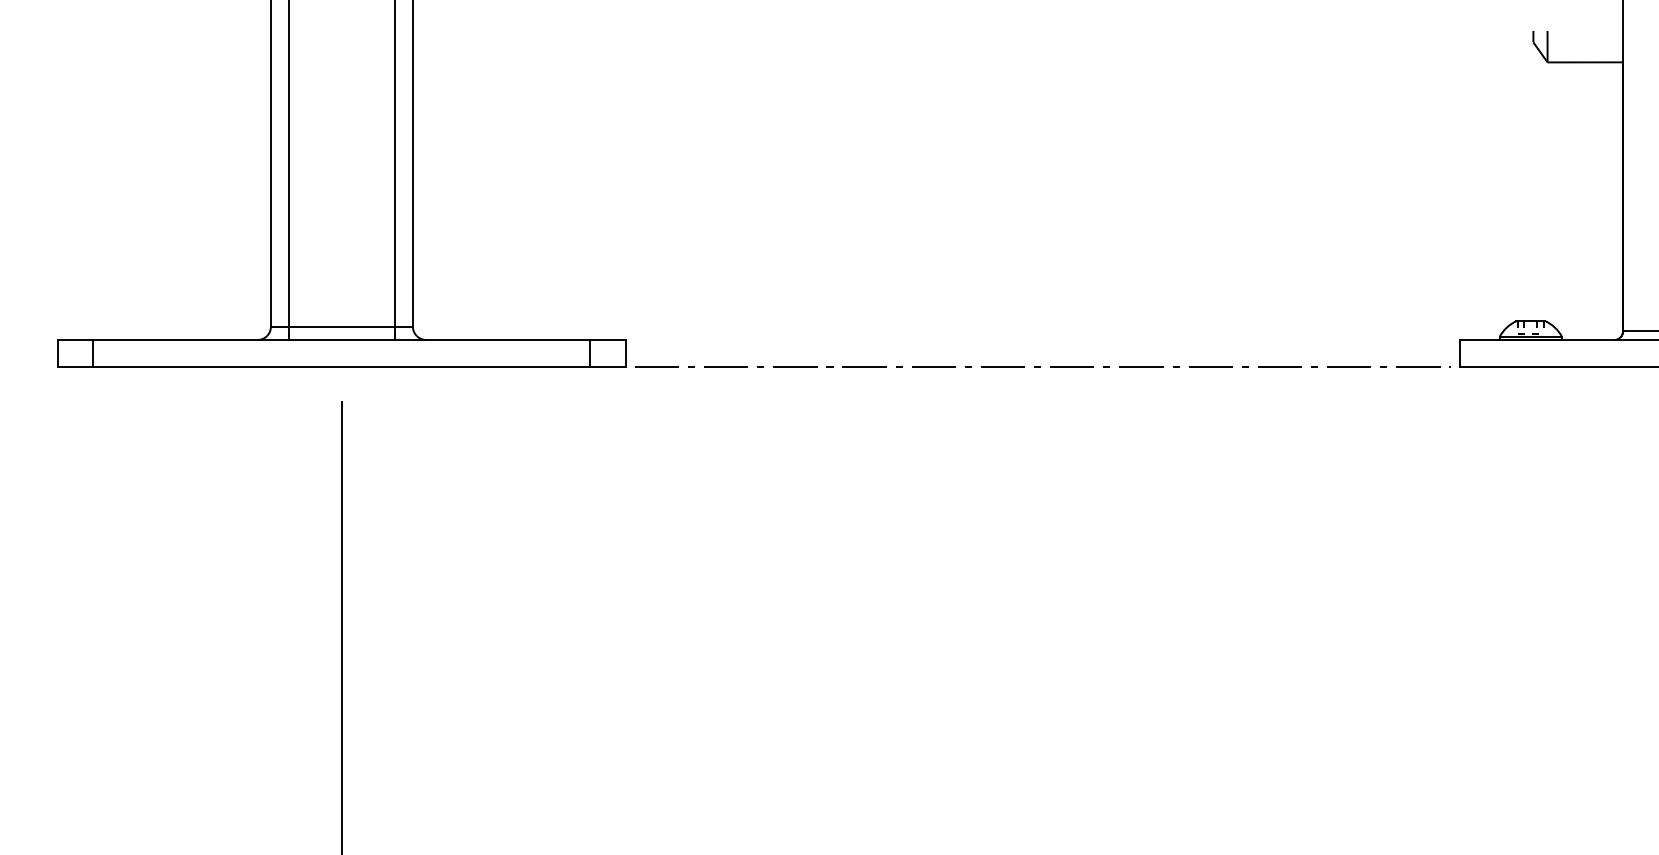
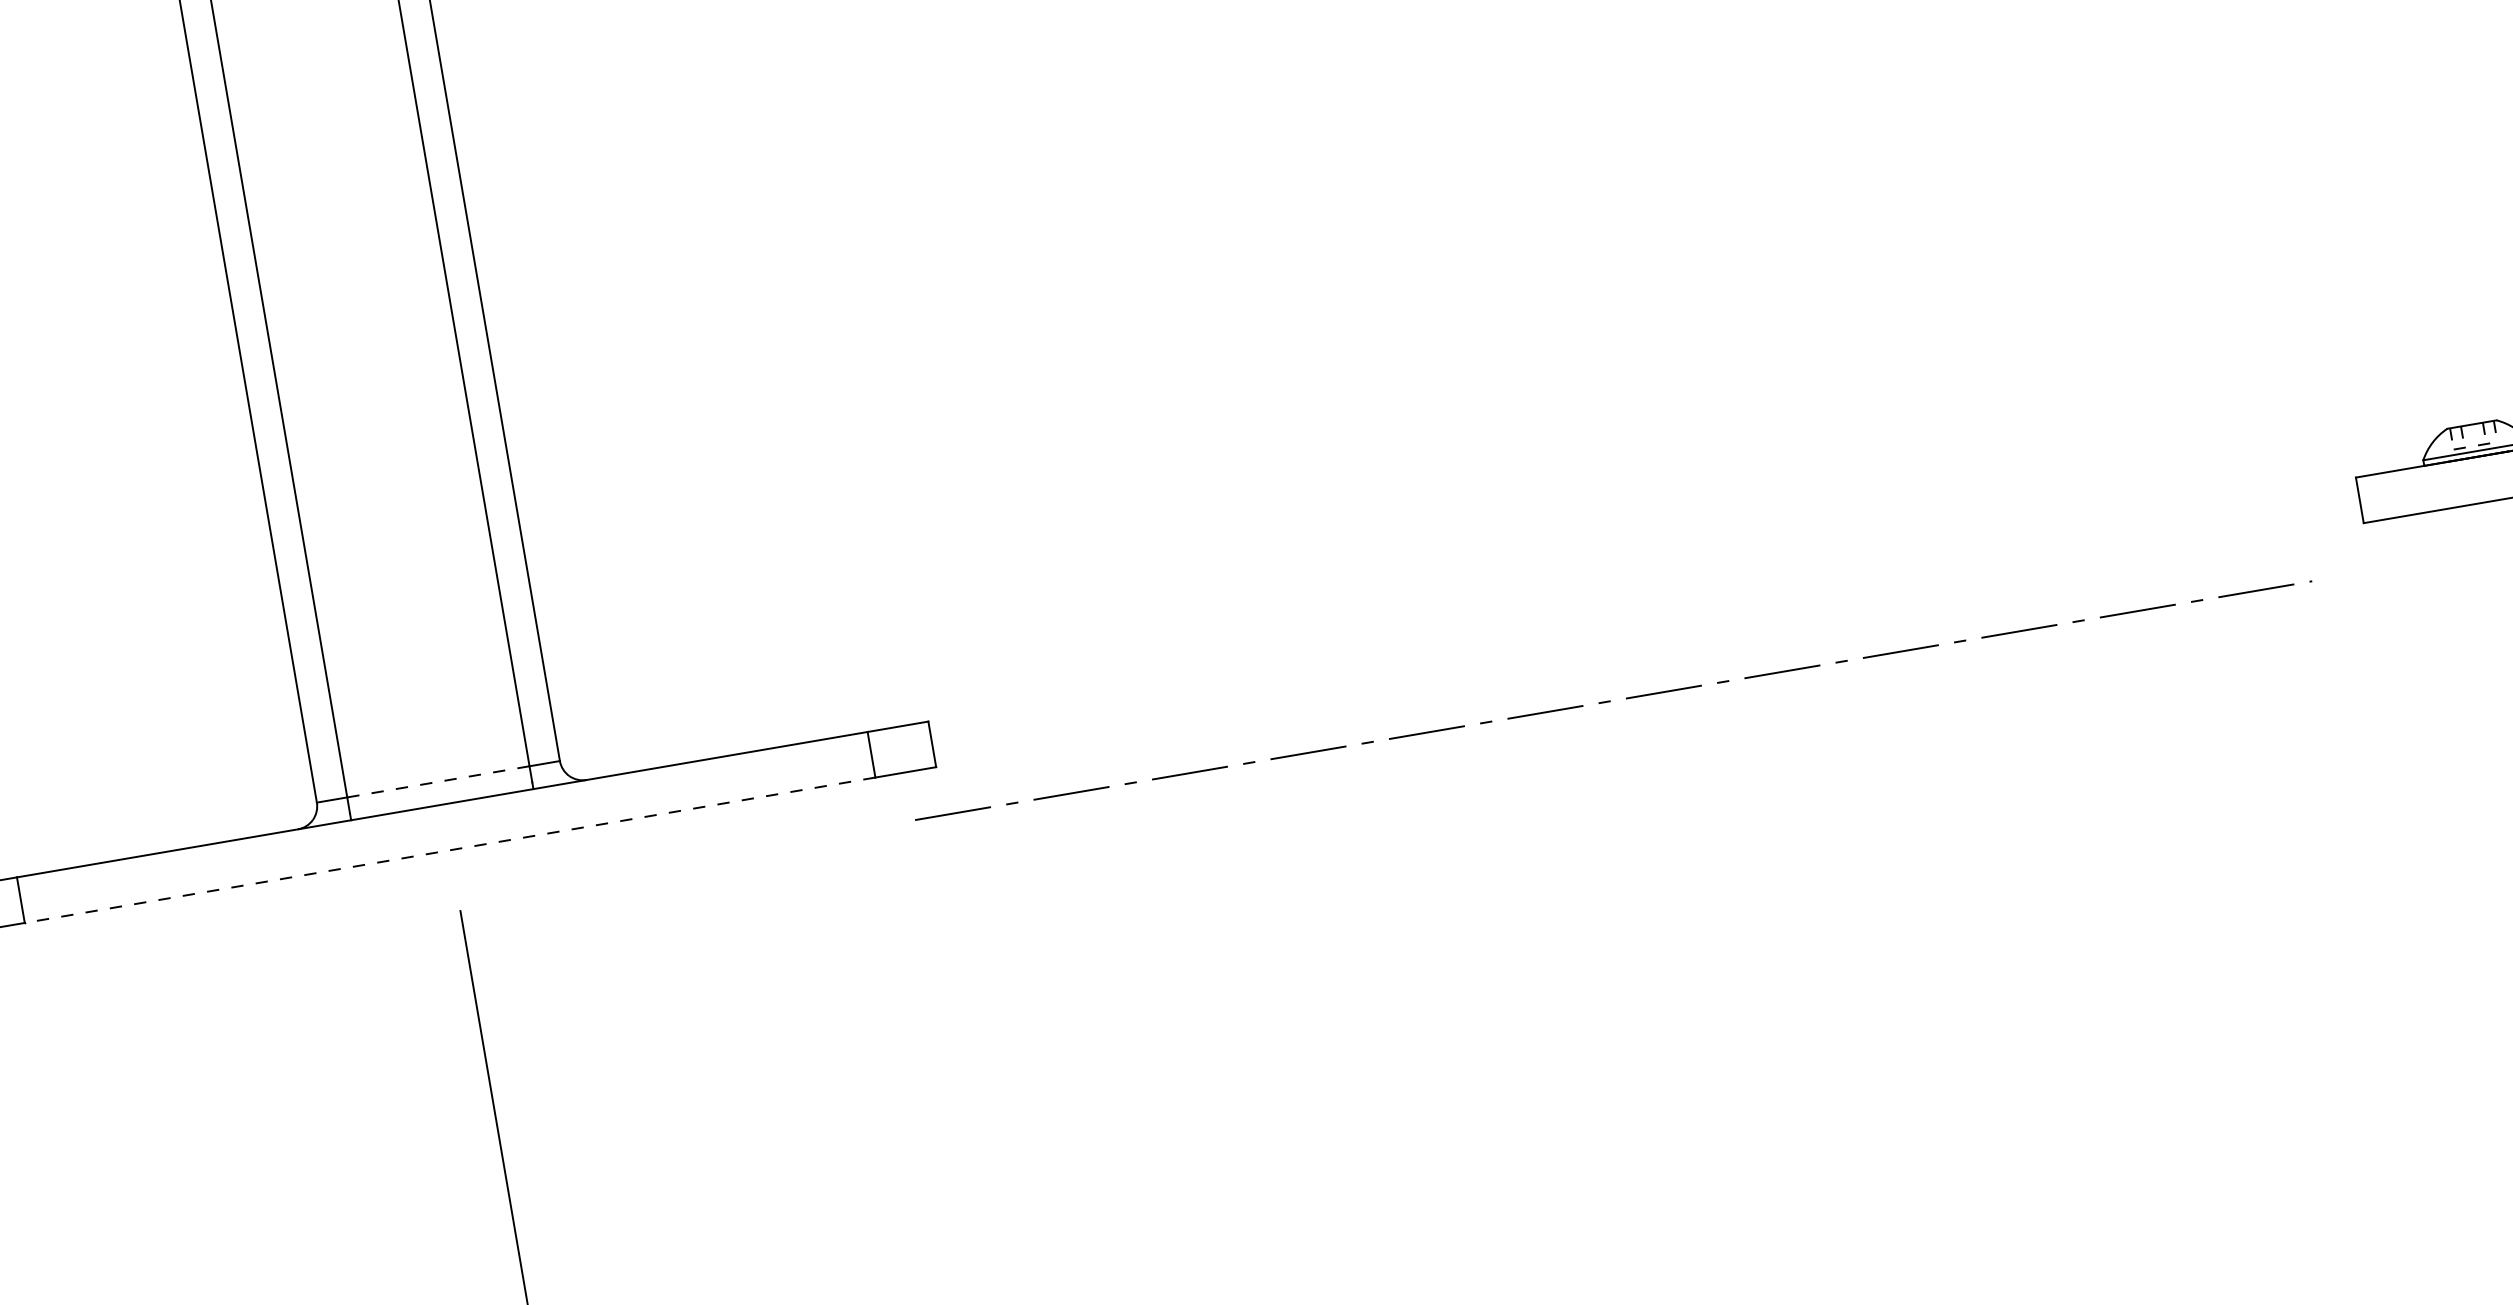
line: (341, 326) -> (437, 781), solid -> dashed
line: (341, 366) -> (449, 850), solid -> dashed
line: (1040, 366) -> (1609, 701), moved

